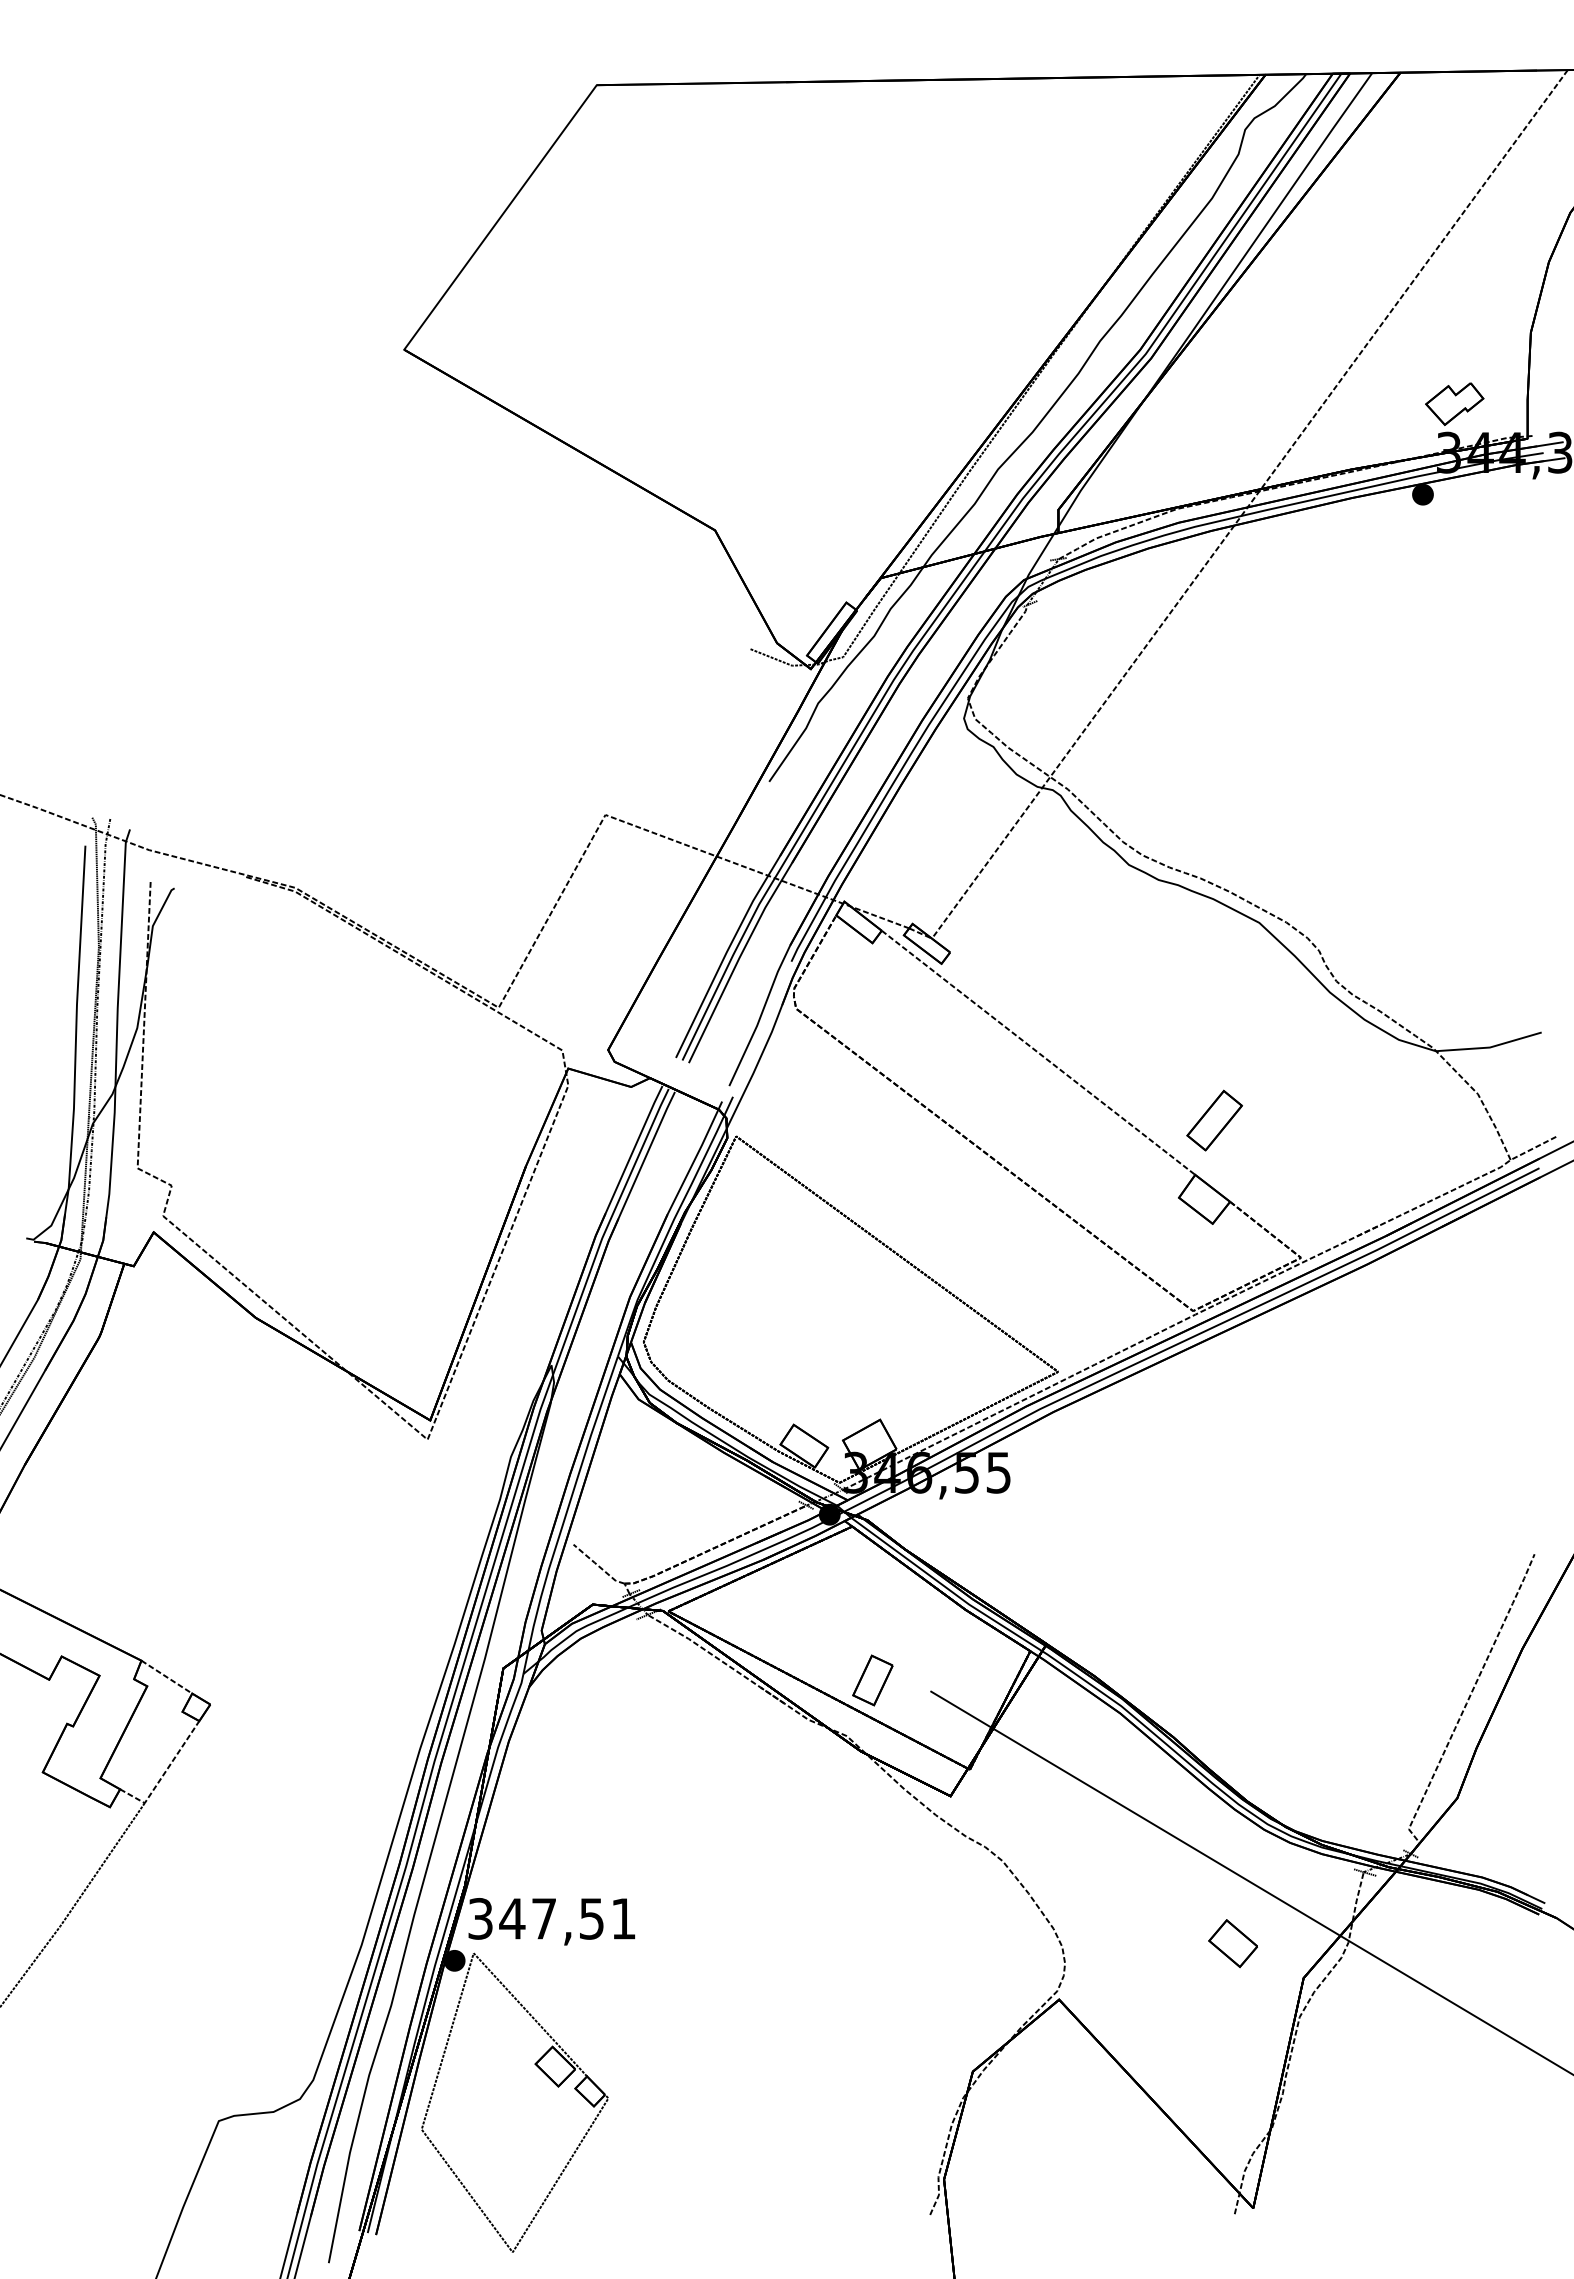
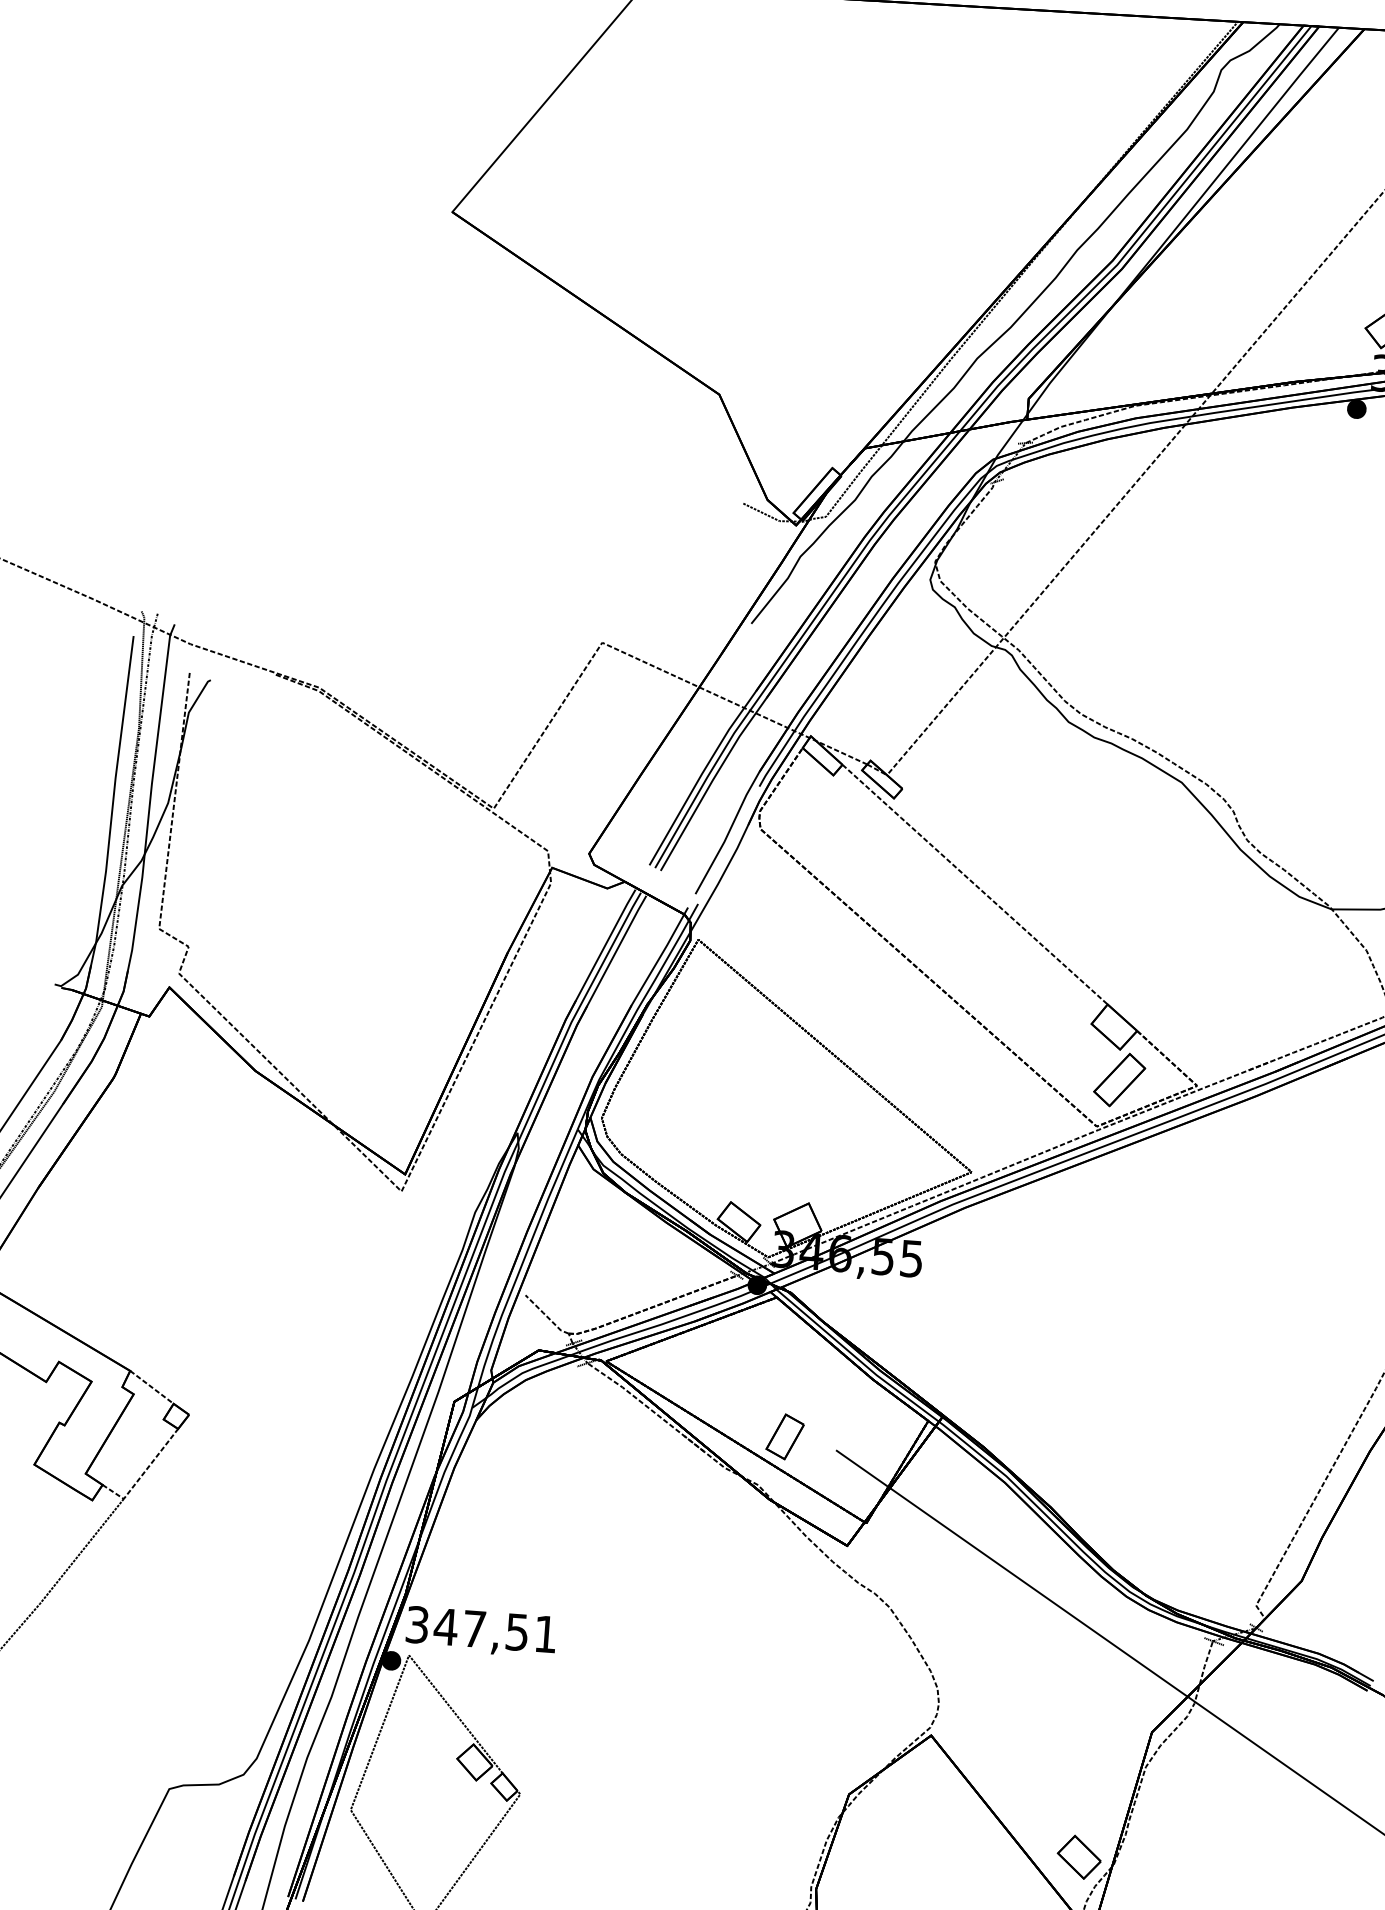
part: (1214, 1120) -> (1119, 1079), moved
part: (1232, 1943) -> (1078, 1857), moved

